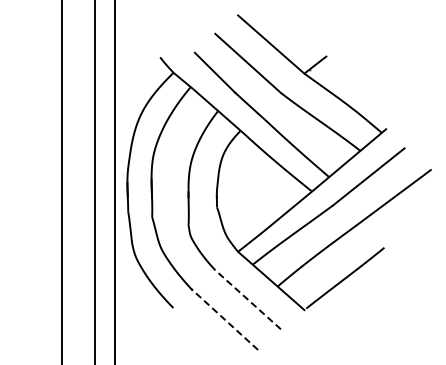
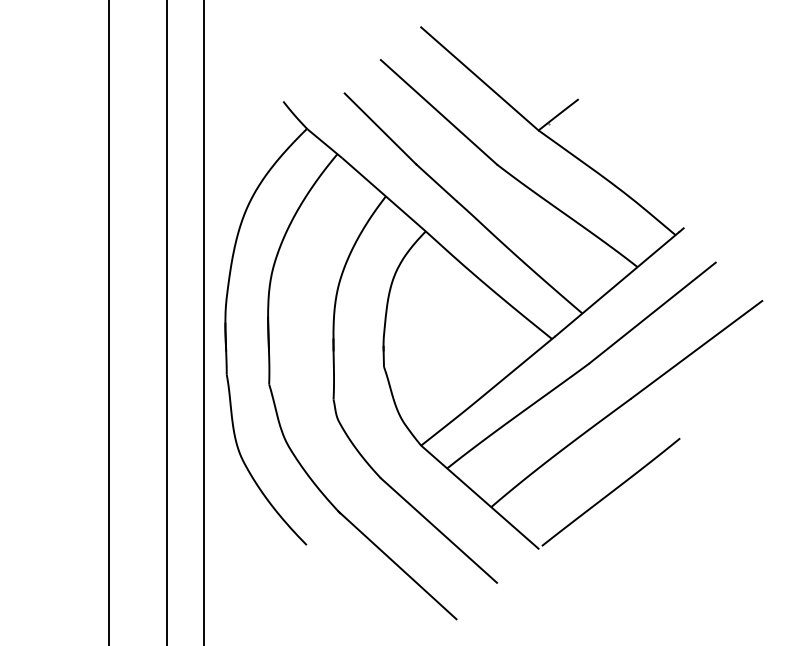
line: (247, 299) -> (437, 530), dashed -> solid
line: (224, 319) -> (397, 565), dashed -> solid

